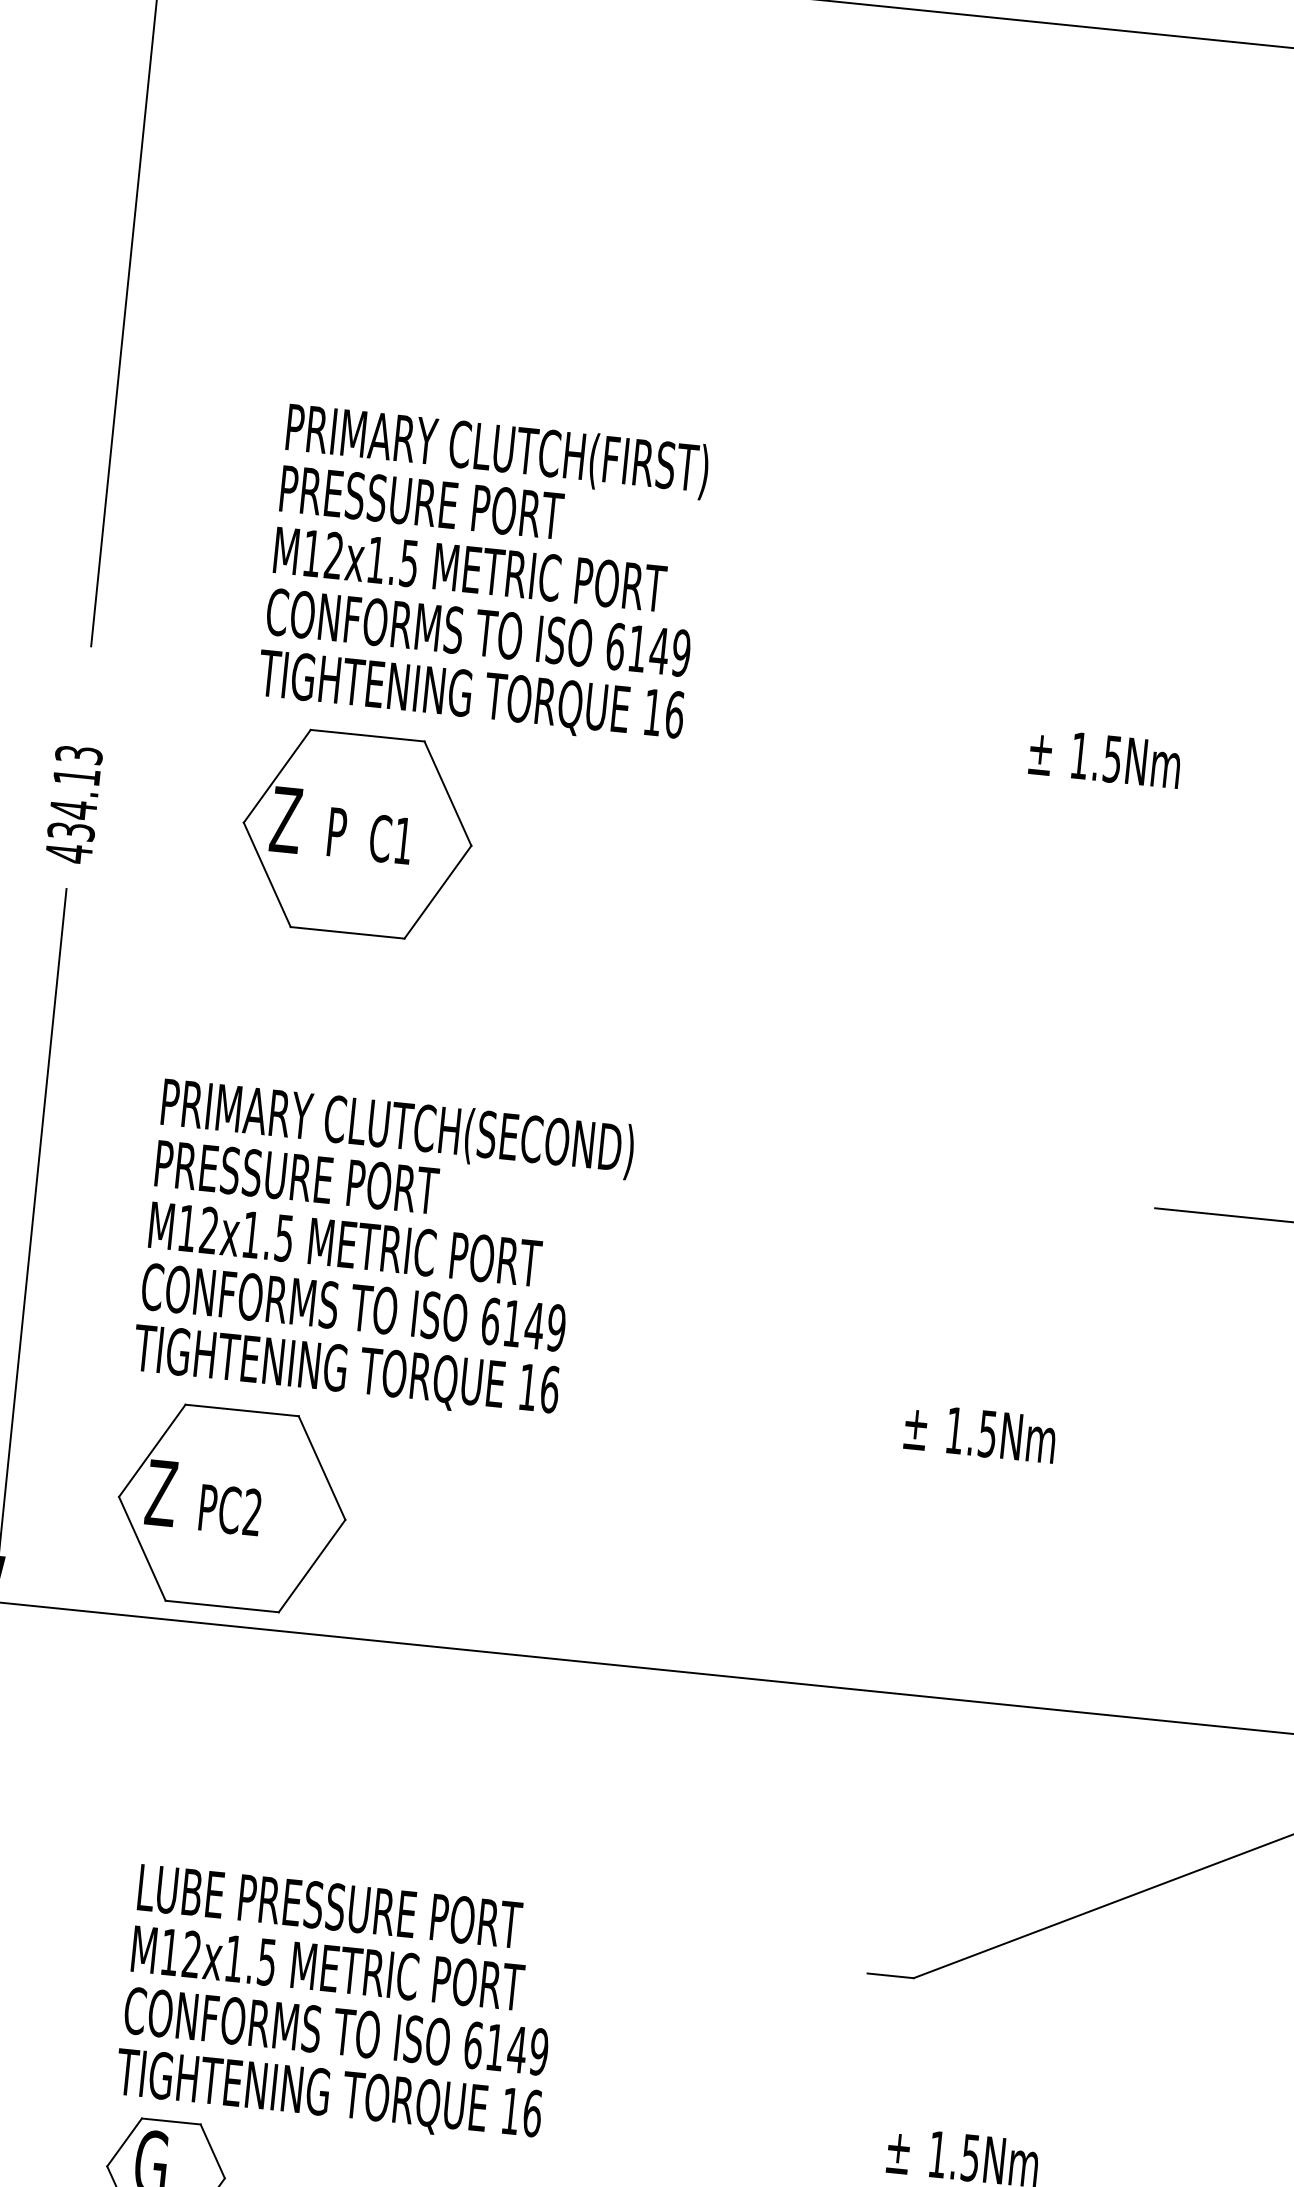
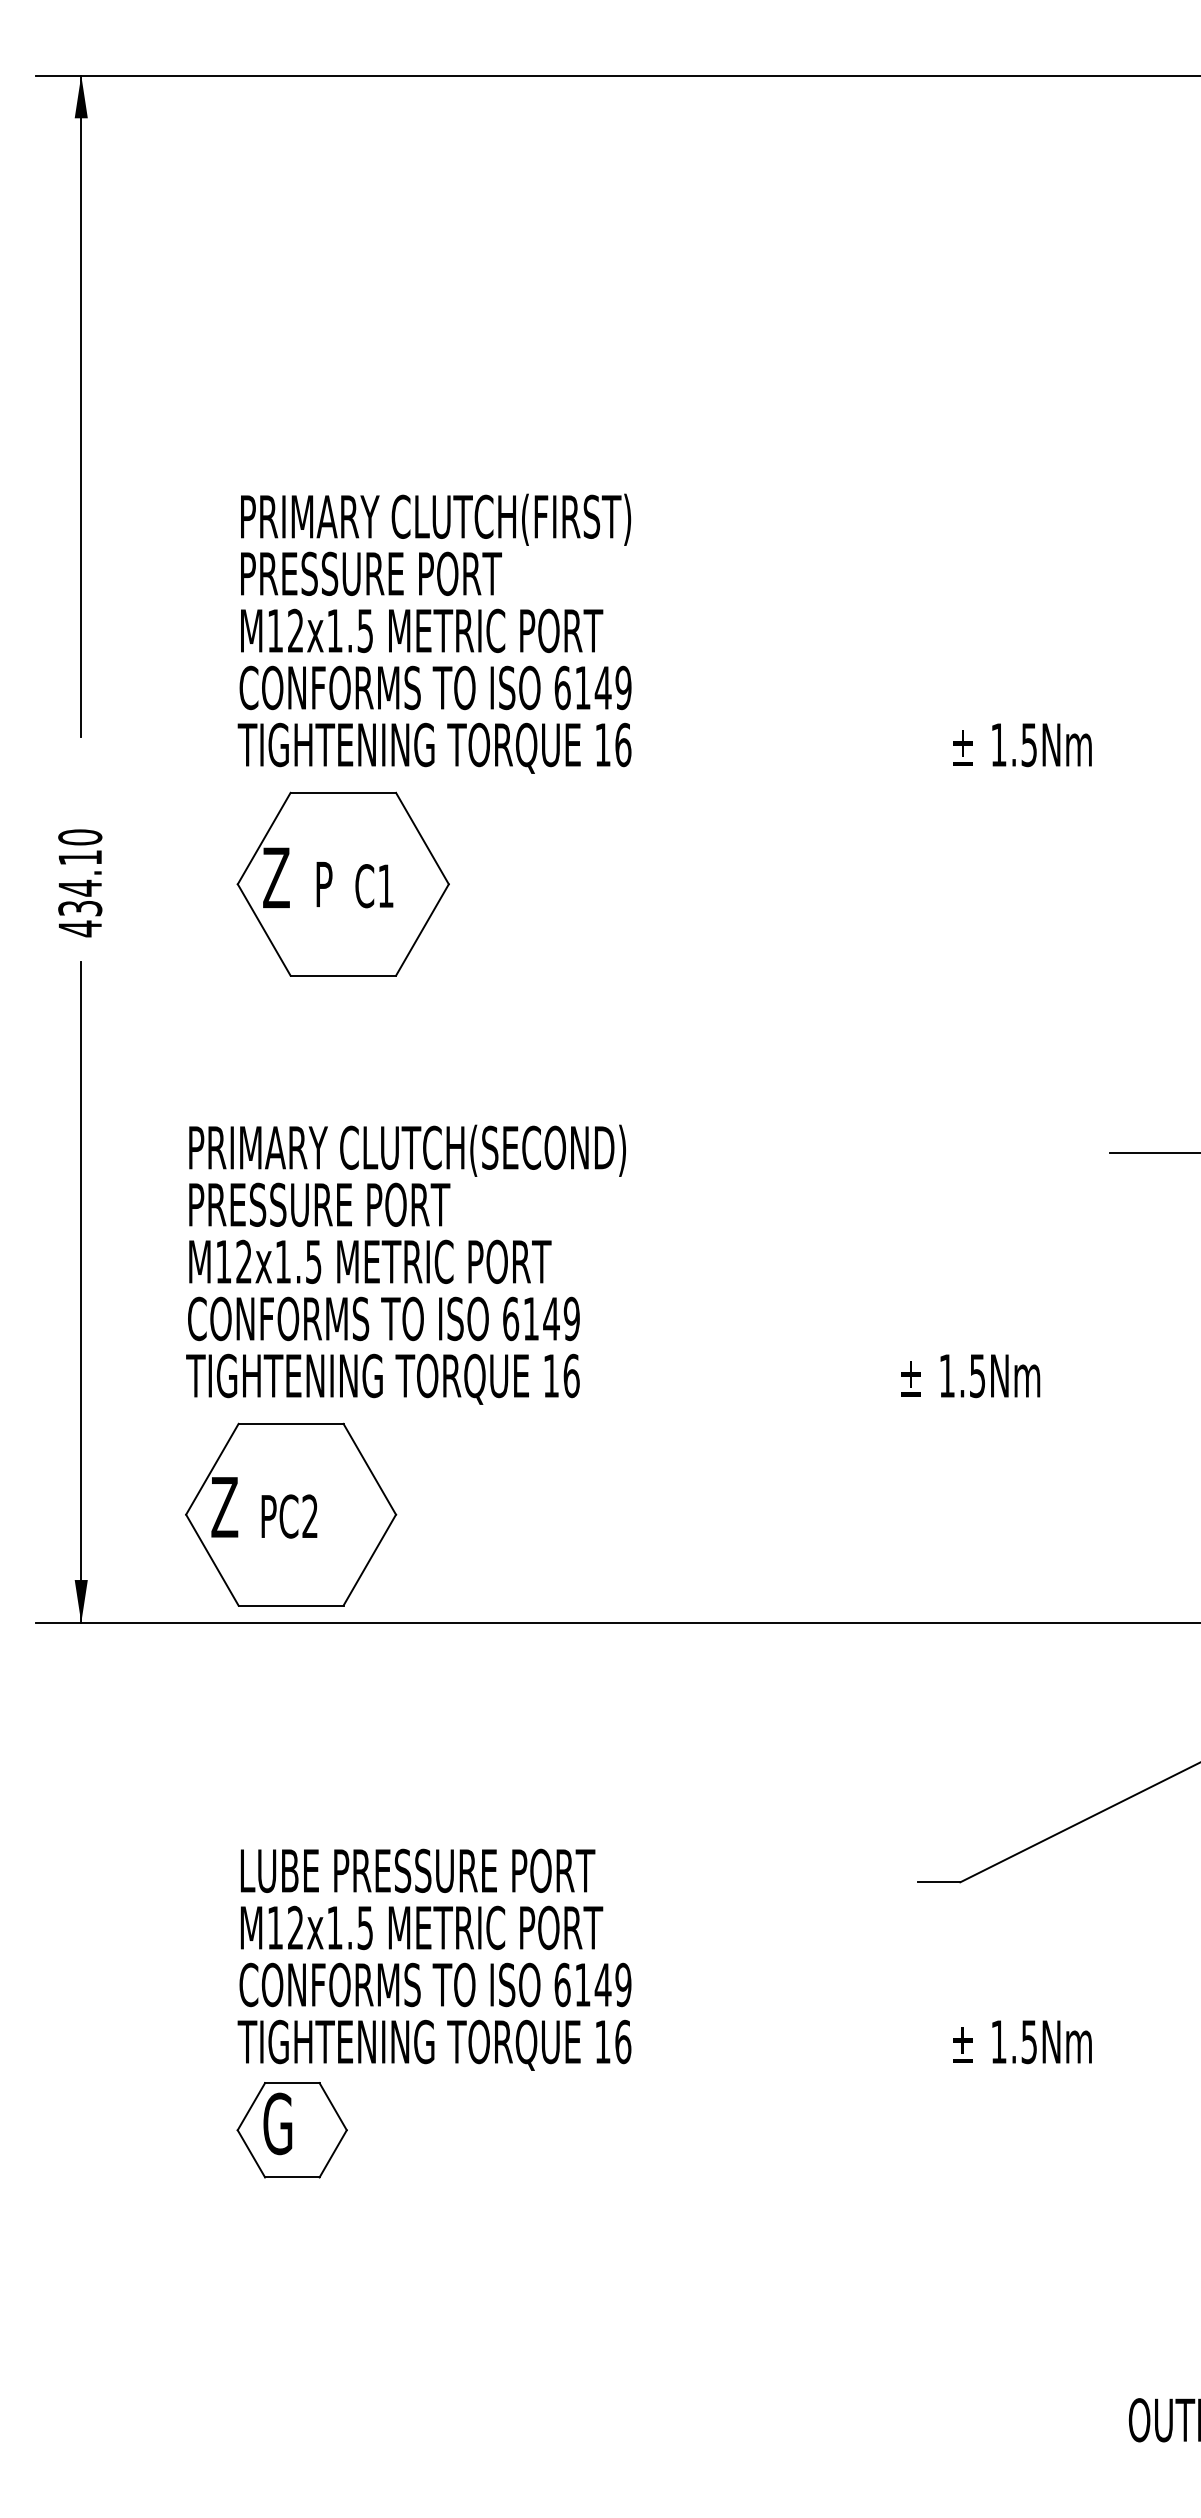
text: (79, 755) -> (80, 837), 434.13 -> 434.10

